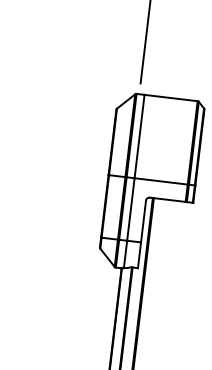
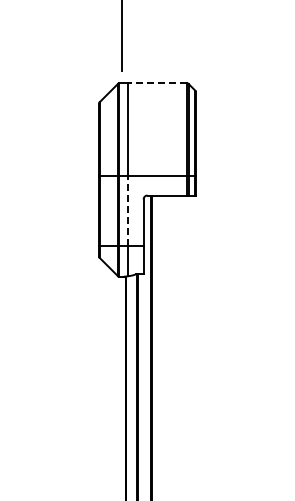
line: (170, 98) -> (157, 83), solid -> dashed
line: (131, 209) -> (128, 210), solid -> dashed

